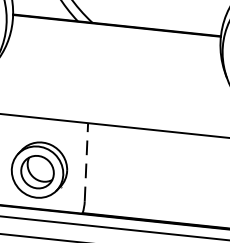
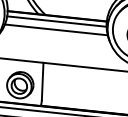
line: (115, 36) -> (56, 21), added
line: (115, 53) -> (56, 29), added
line: (86, 162) -> (42, 81), dashed -> solid

